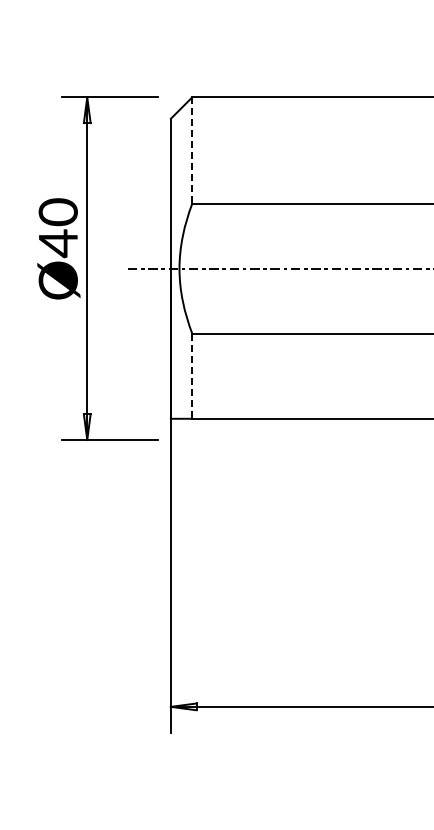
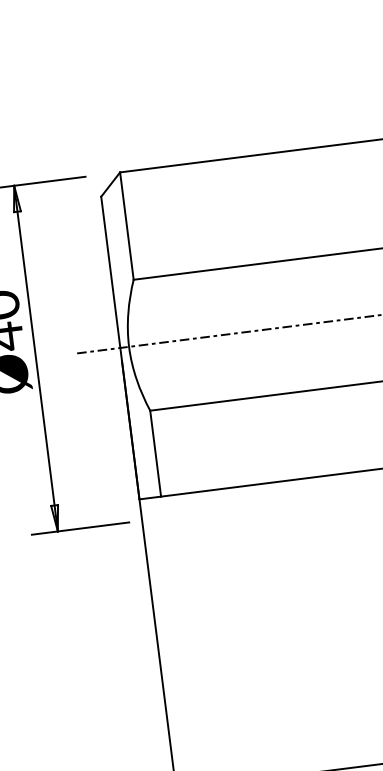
line: (192, 151) -> (127, 226), dashed -> solid
line: (192, 376) -> (155, 453), dashed -> solid

